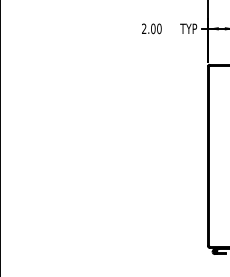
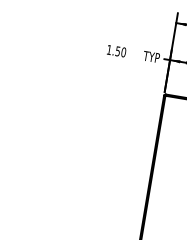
text: (148, 28) -> (113, 50), 2.00 -> 1.50

